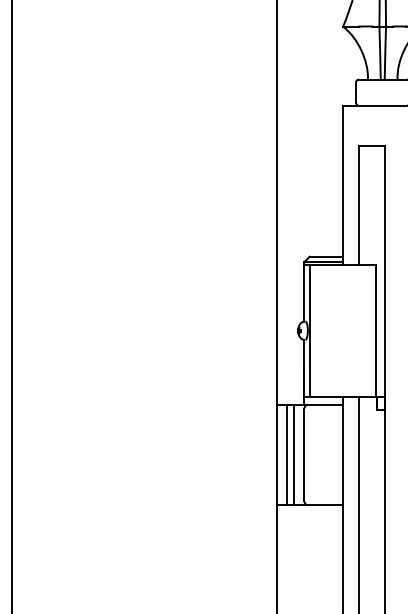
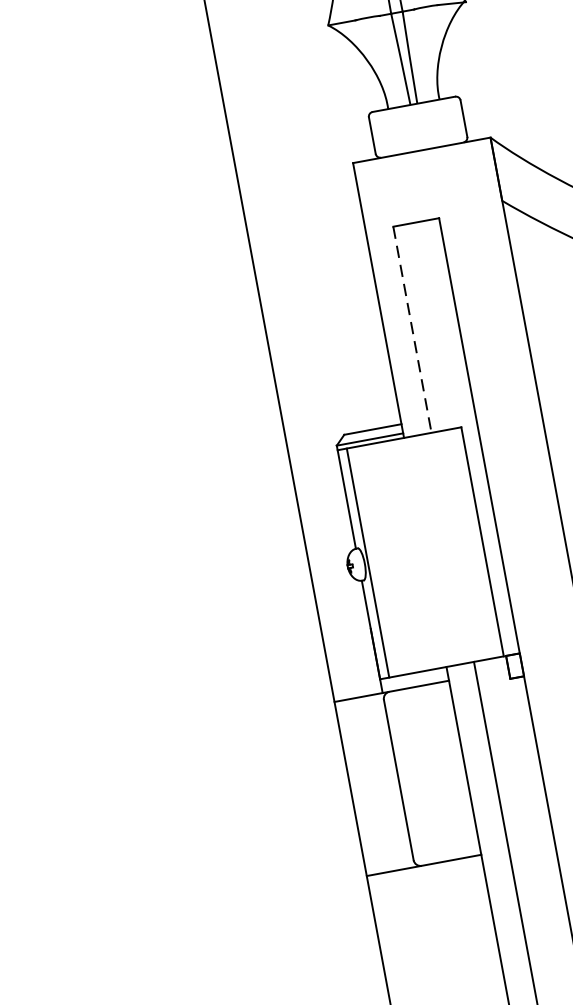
line: (358, 205) -> (412, 330), solid -> dashed
line: (287, 454) -> (369, 784), removed
line: (293, 454) -> (379, 782), removed

